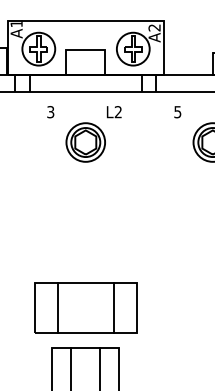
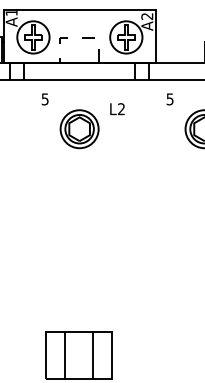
line: (85, 49) -> (79, 37), solid -> dashed
text: (50, 111) -> (44, 98), 3 -> 5
text: (113, 112) -> (116, 109), moved
part: (85, 307) -> (79, 291), removed

